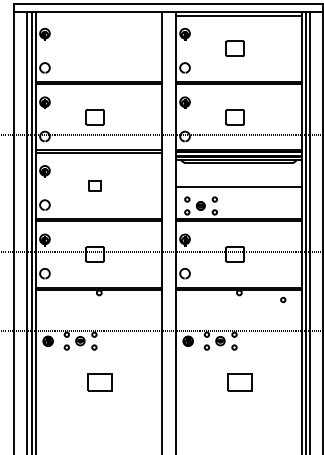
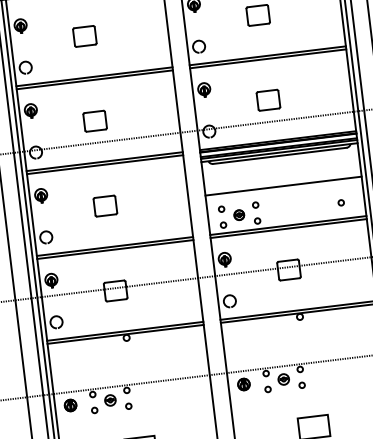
part: (94, 48) -> (84, 36), added
part: (94, 185) -> (104, 205), size x1.43
circle: (283, 299) -> (341, 202), moved

